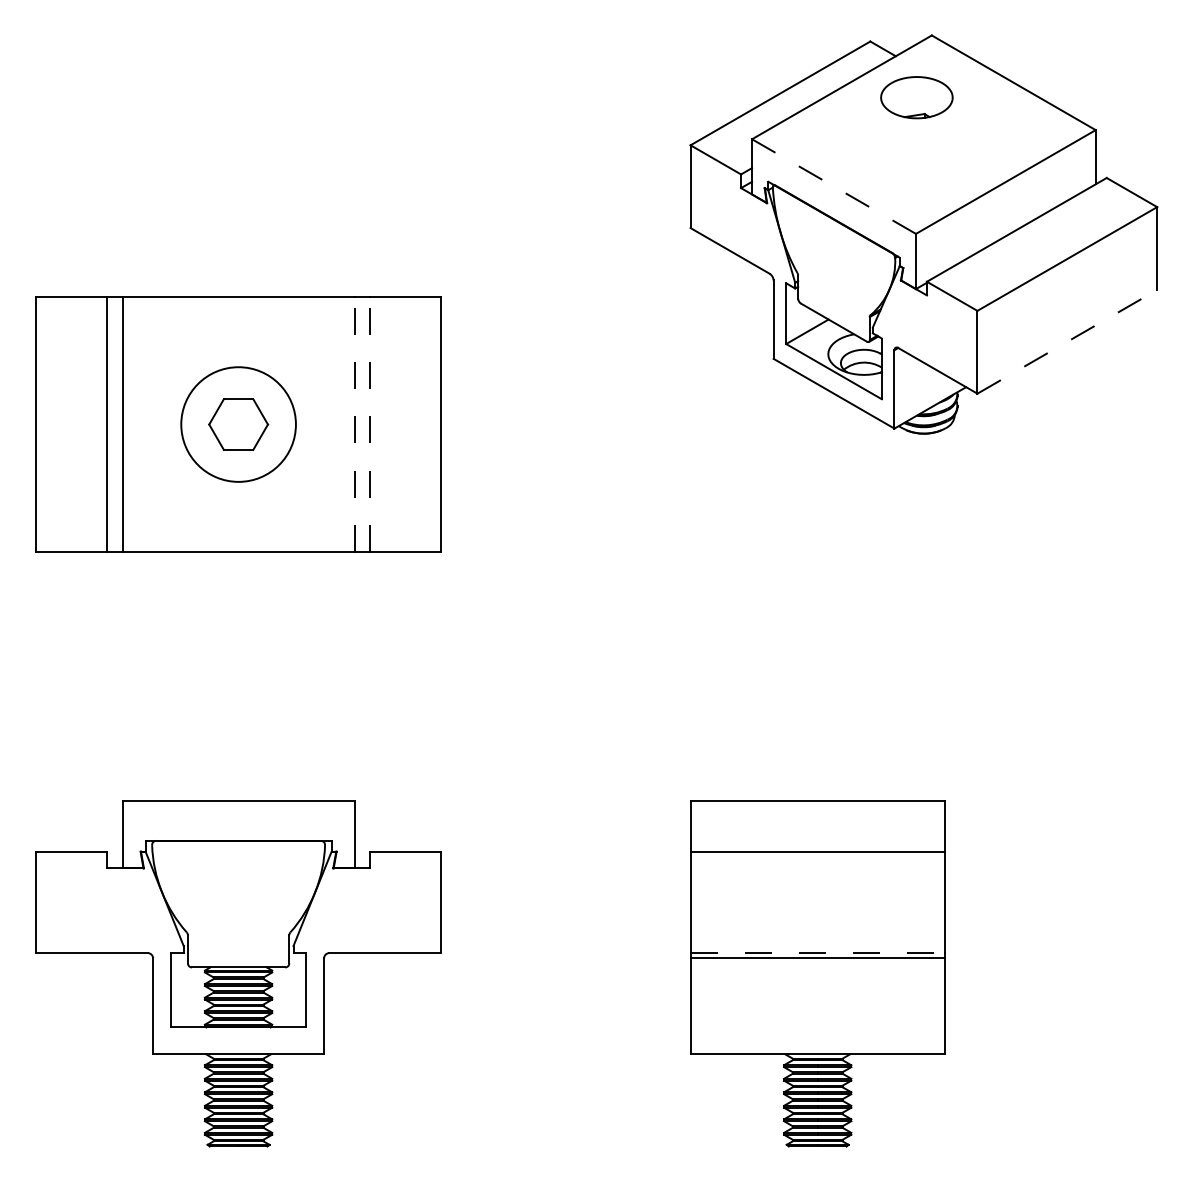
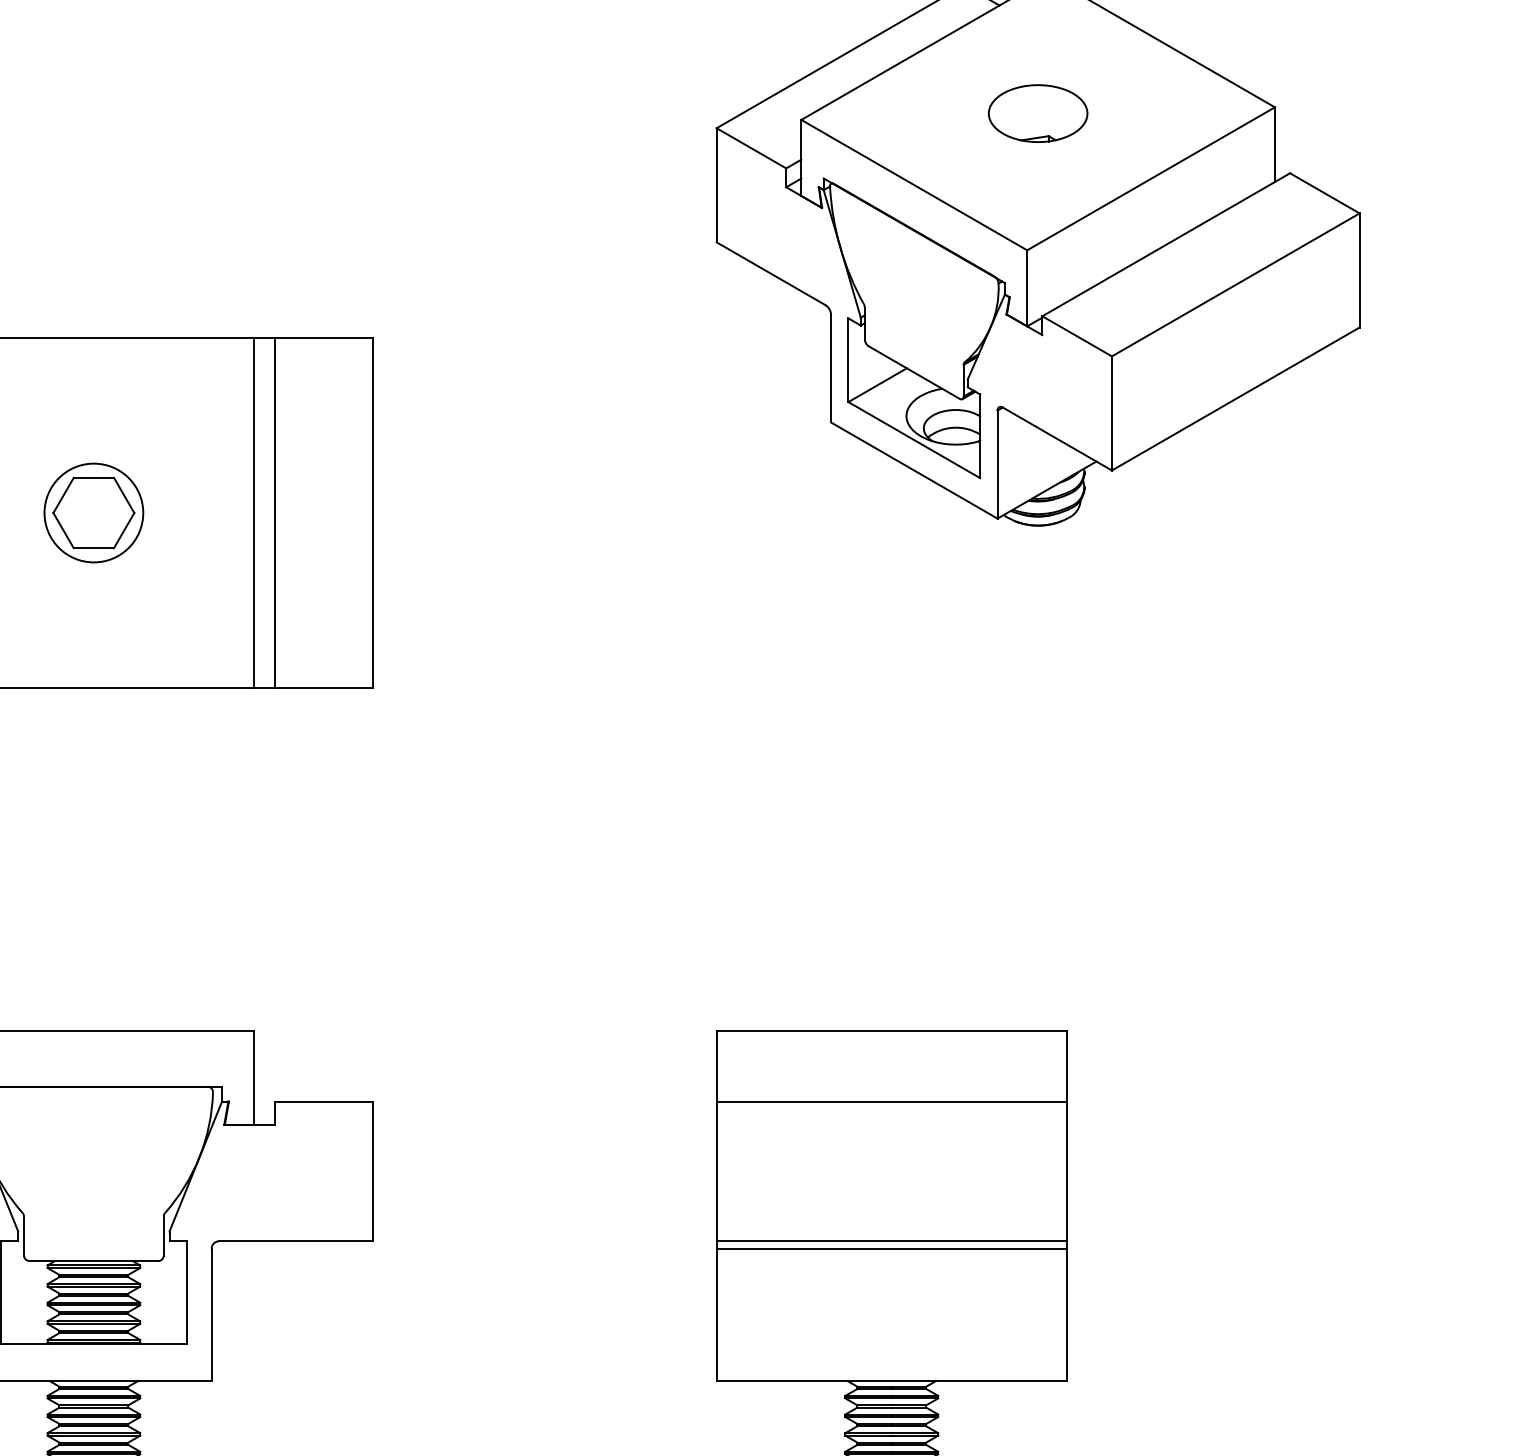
part: (916, 97) -> (1037, 113), moved
line: (834, 186) -> (914, 185), dashed -> solid
line: (1067, 341) -> (1236, 398), dashed -> solid
circle: (238, 424) -> (93, 512), size x0.62
line: (354, 424) -> (253, 512), dashed -> solid
line: (370, 424) -> (275, 512), dashed -> solid
line: (818, 953) -> (892, 1241), dashed -> solid

